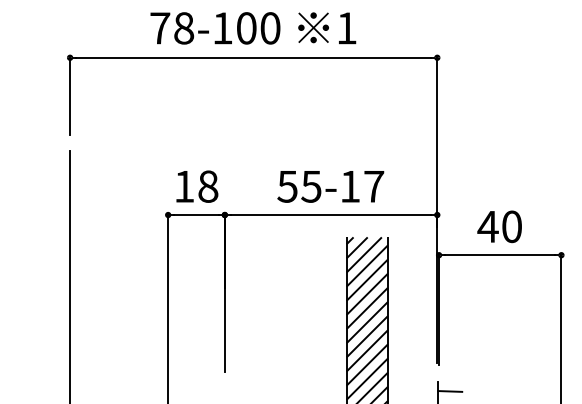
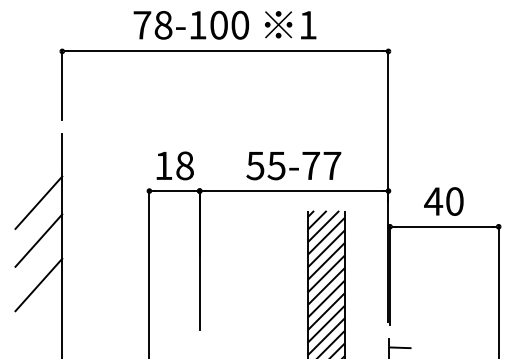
text: (350, 186) -> (311, 165), 55-17 -> 55-77
line: (43, 227) -> (38, 202), added
line: (43, 270) -> (38, 240), added
line: (43, 320) -> (38, 284), added

